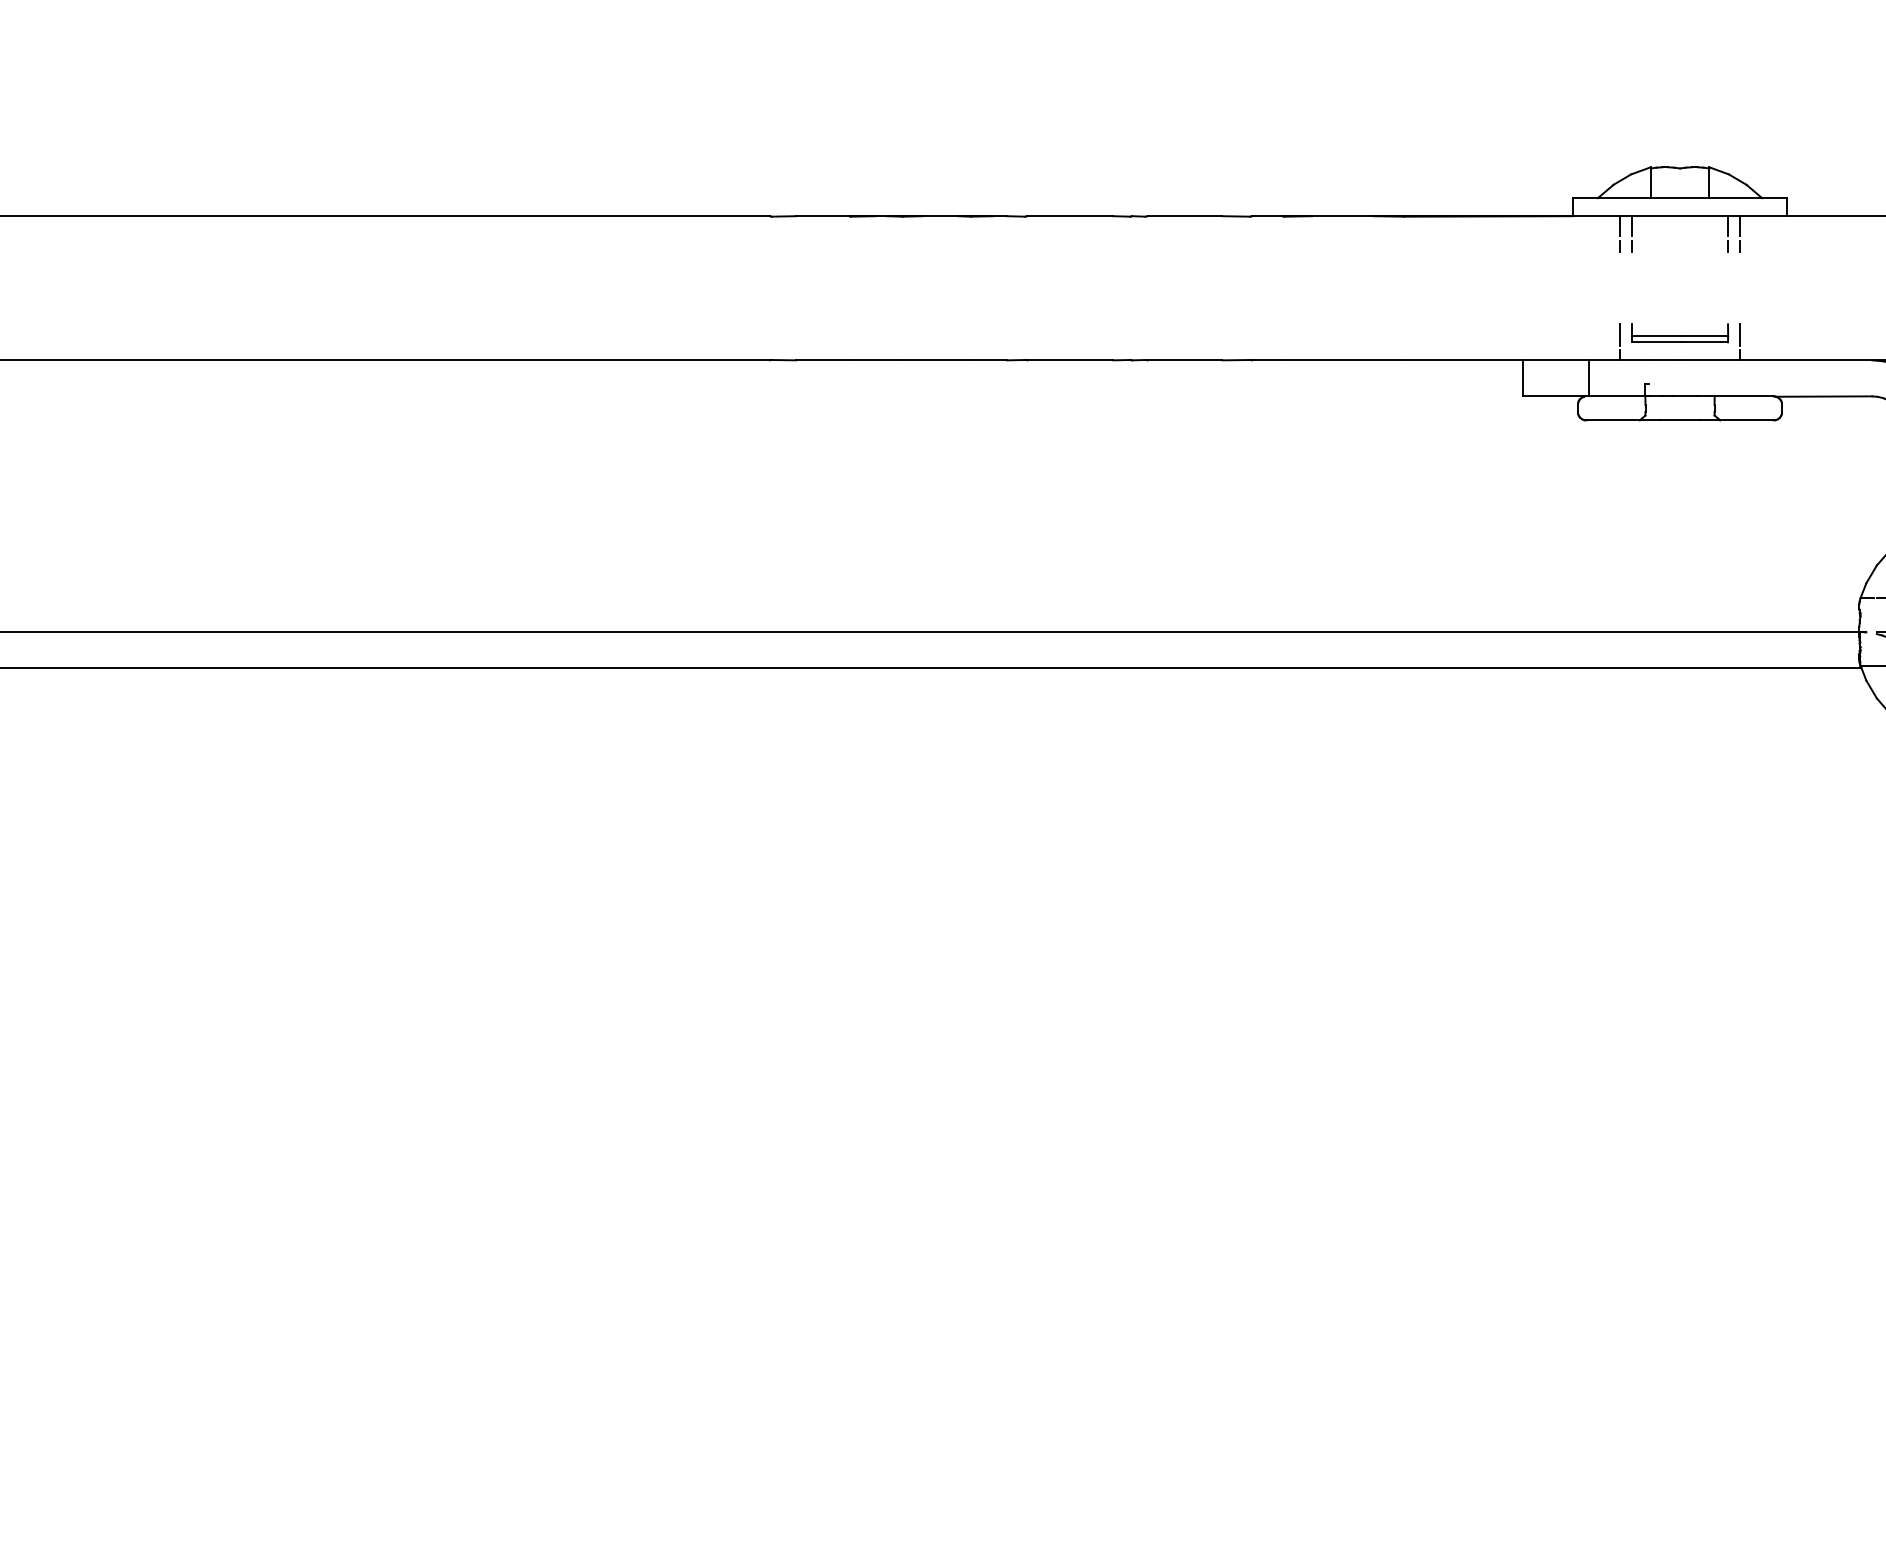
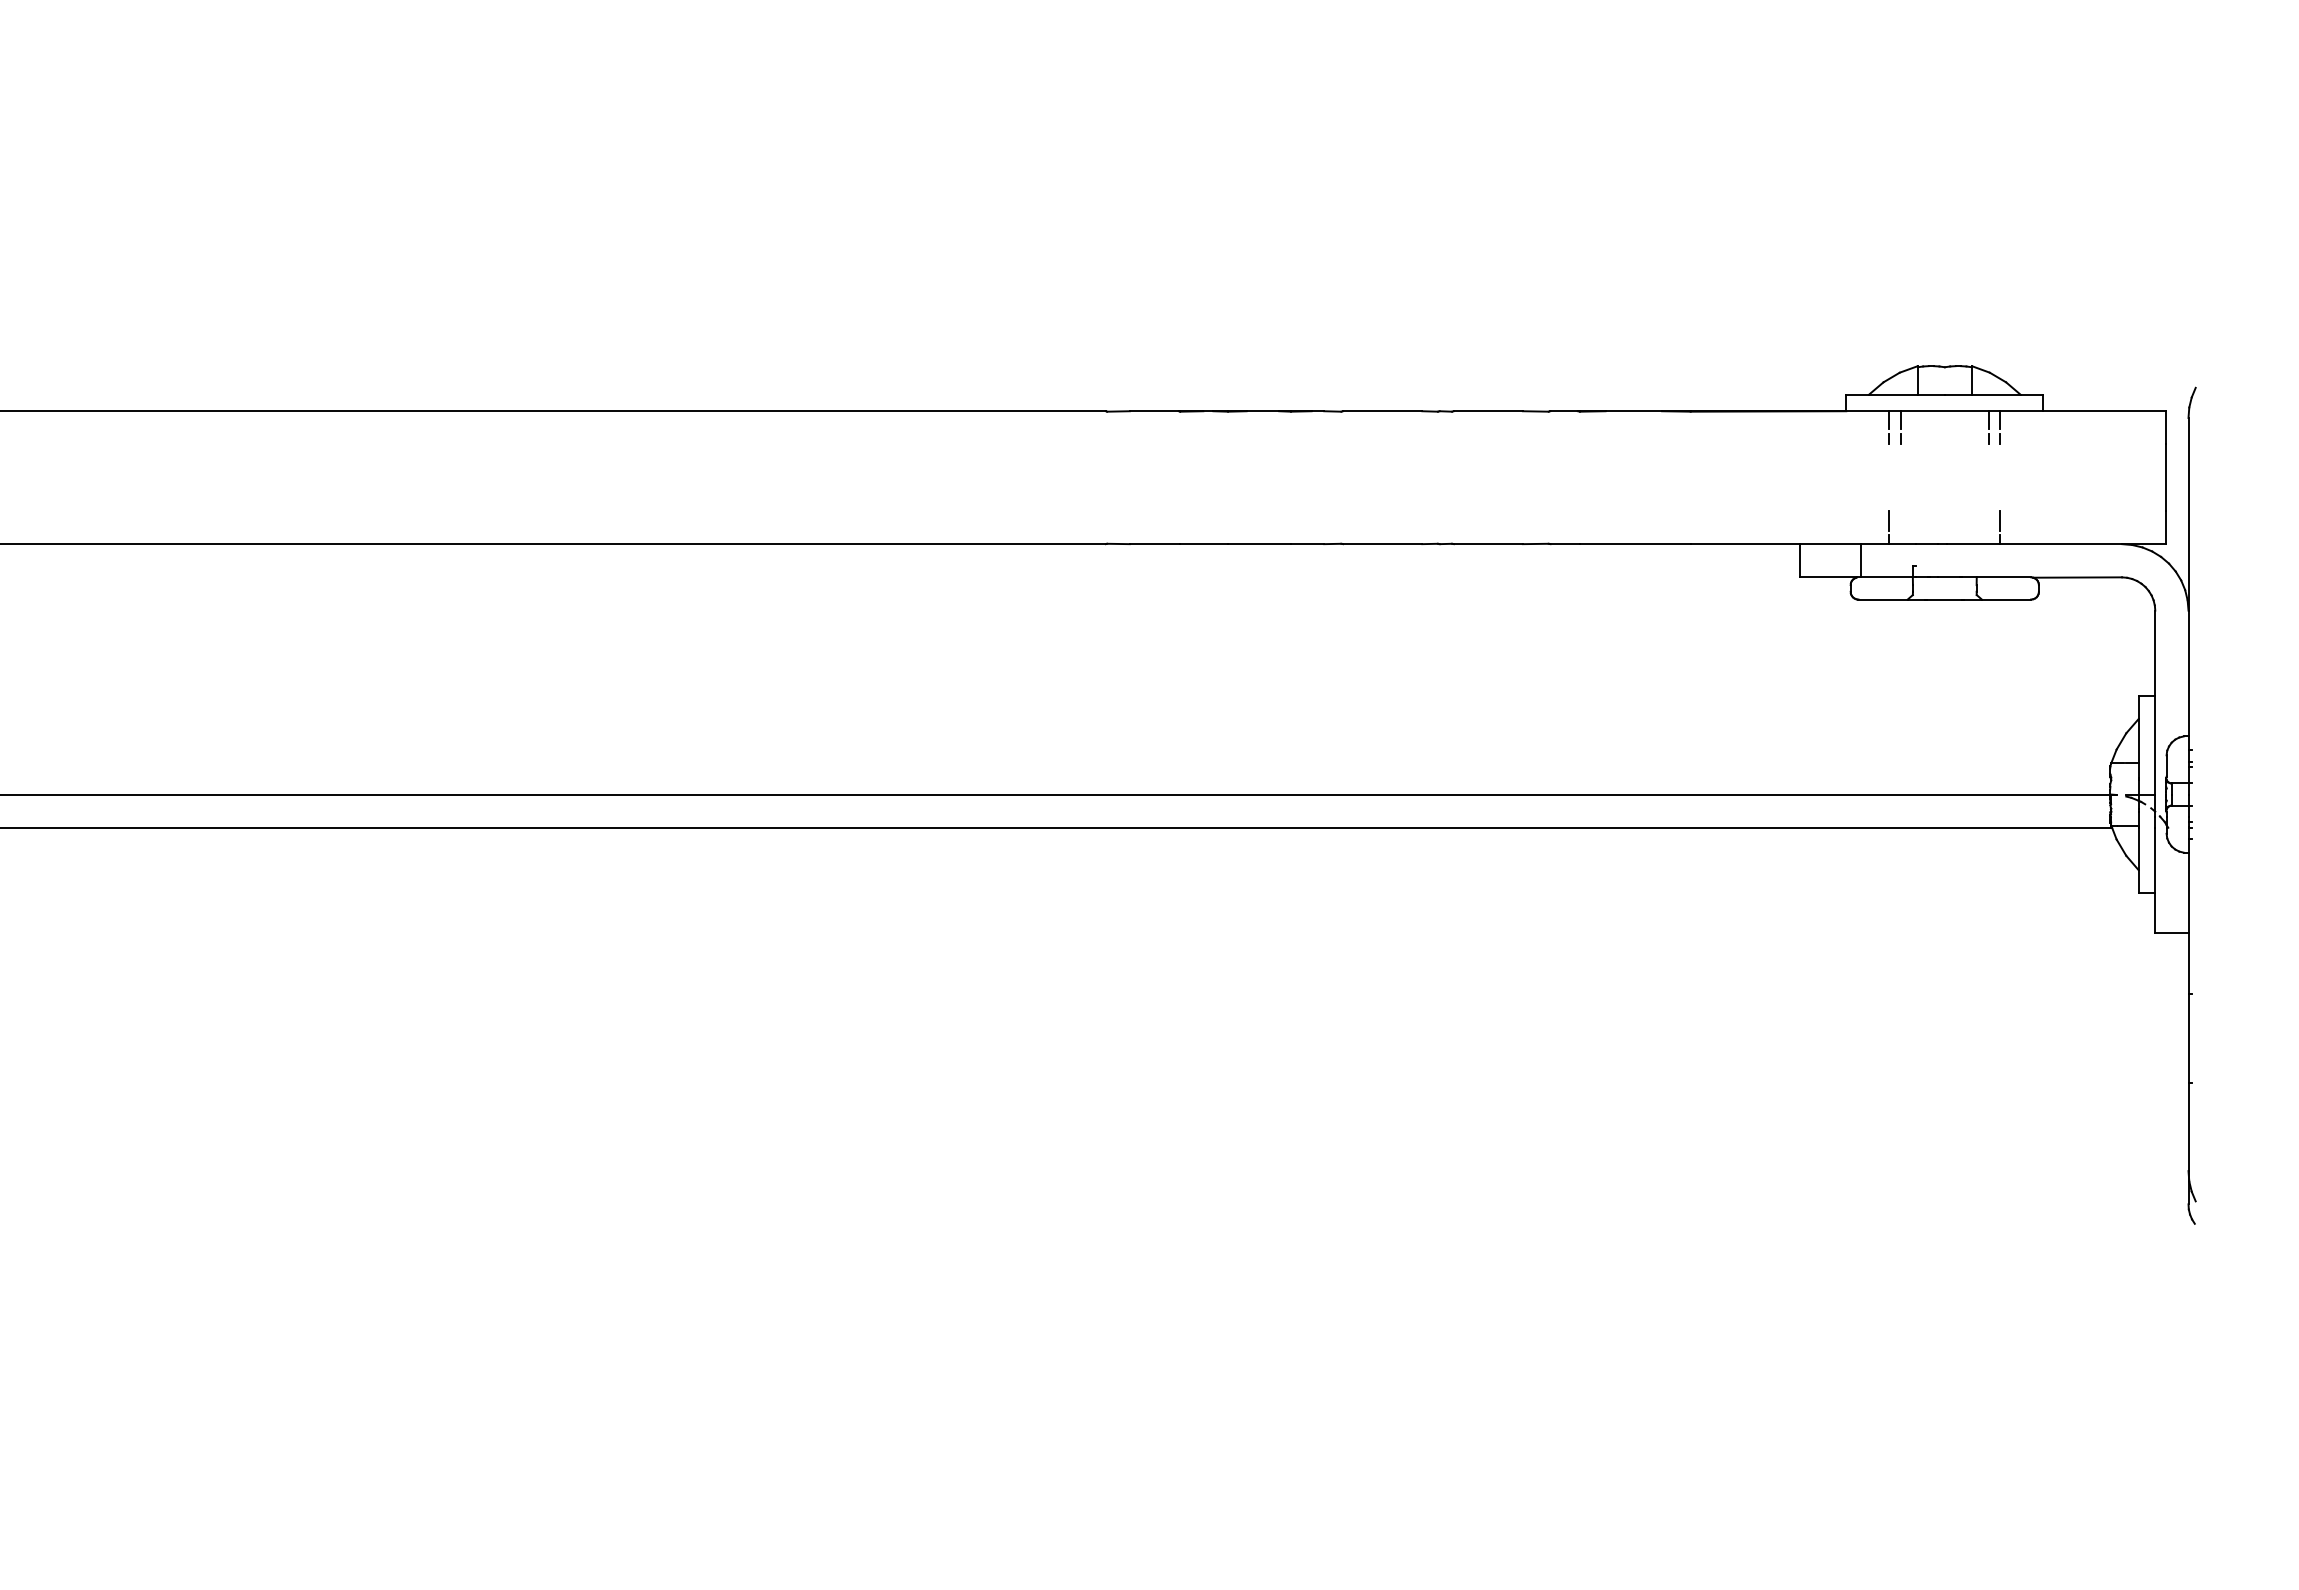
part: (1680, 333) -> (1945, 519), removed

